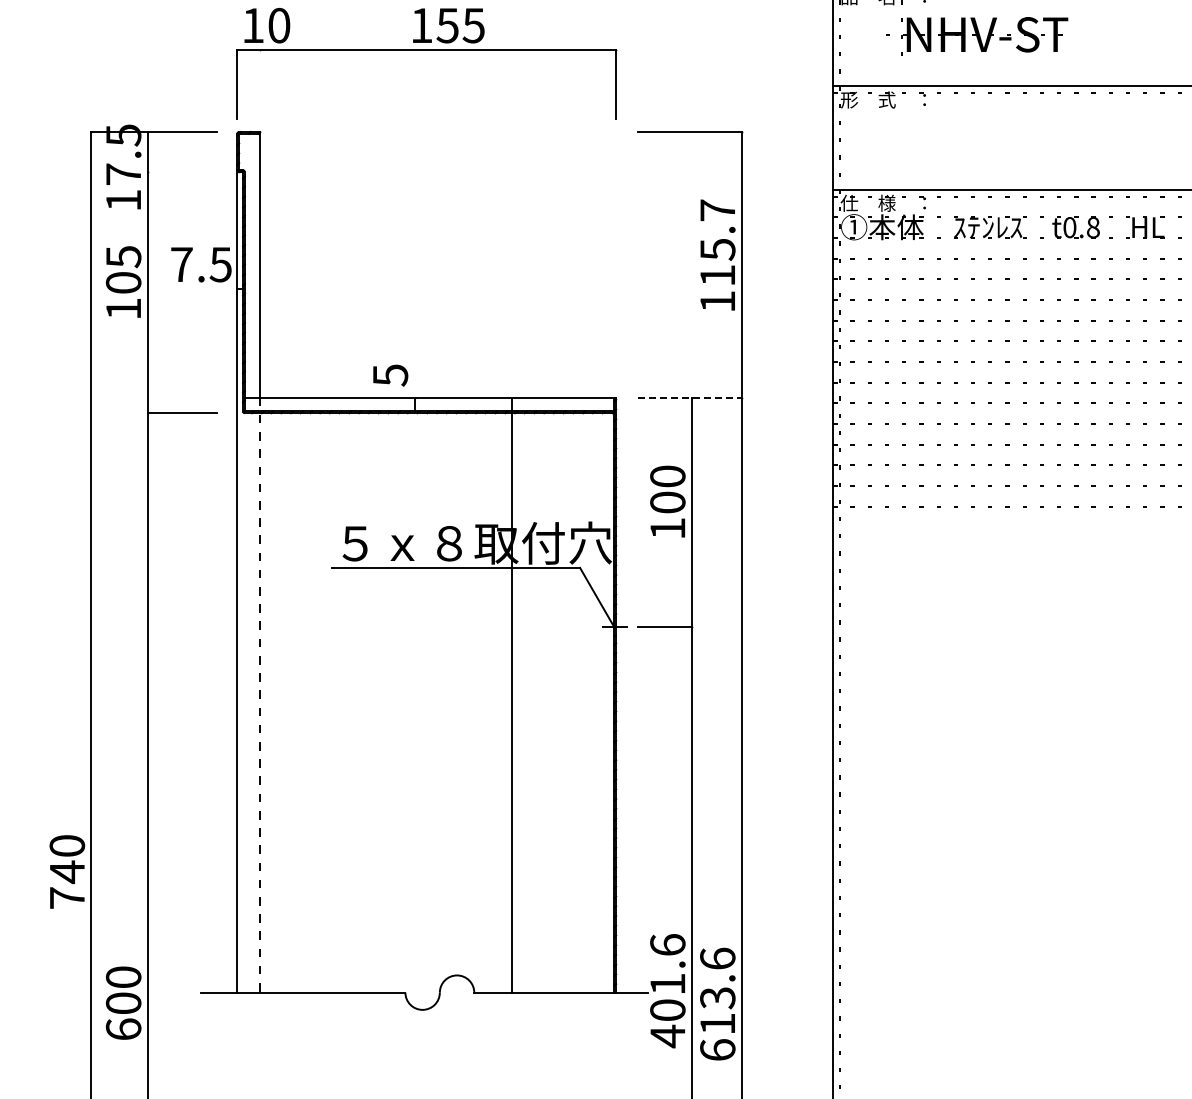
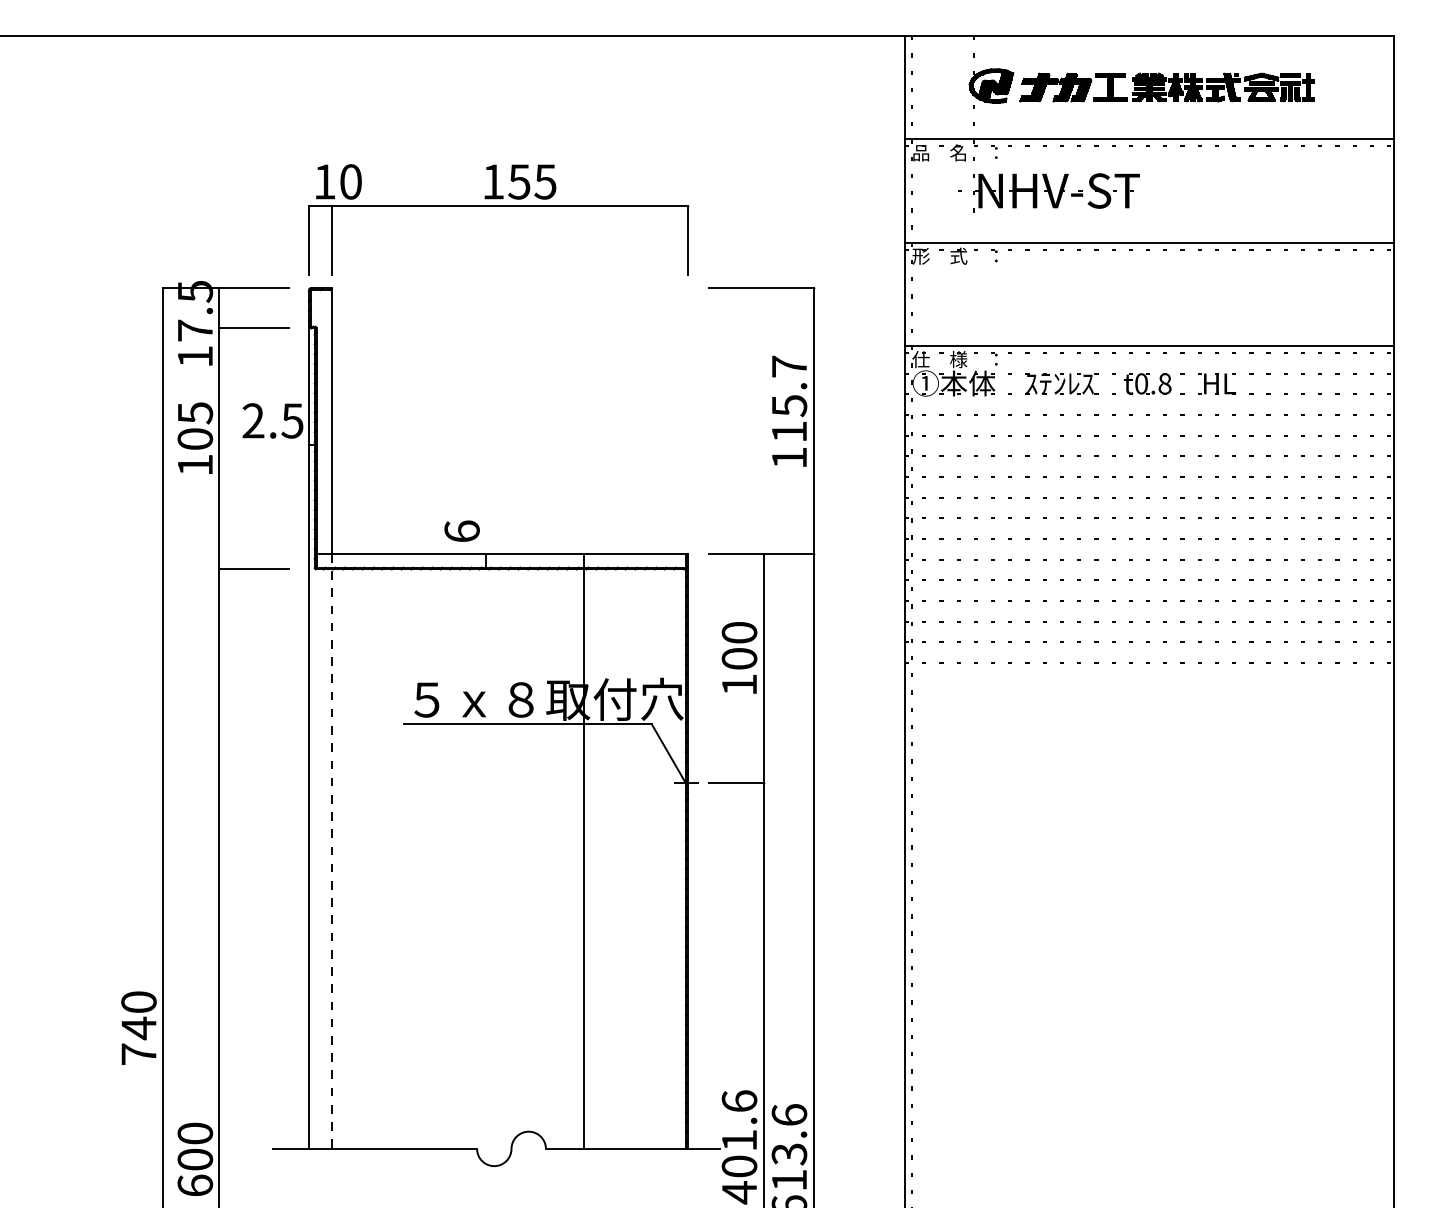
line: (259, 84) -> (331, 240), added
line: (181, 172) -> (253, 328), added
text: (181, 264) -> (253, 420), 7.5 -> 2.5
text: (389, 375) -> (461, 531), 5 -> 6
line: (690, 397) -> (762, 553), dashed -> solid

